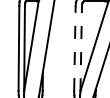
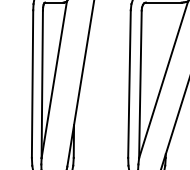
line: (74, 48) -> (128, 84), dashed -> solid
line: (81, 48) -> (140, 84), dashed -> solid

